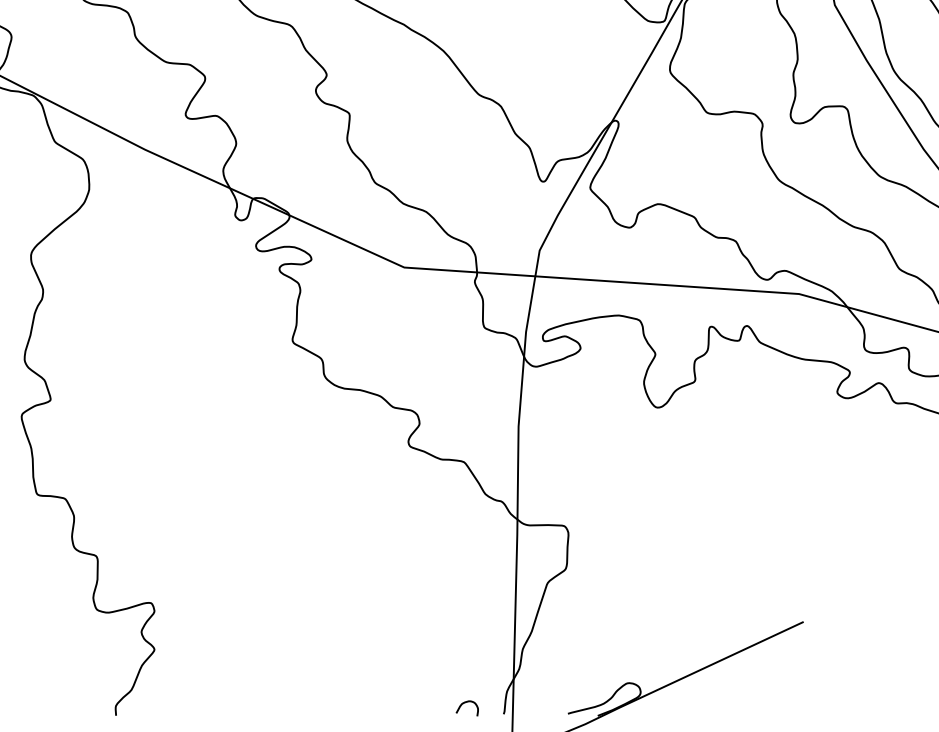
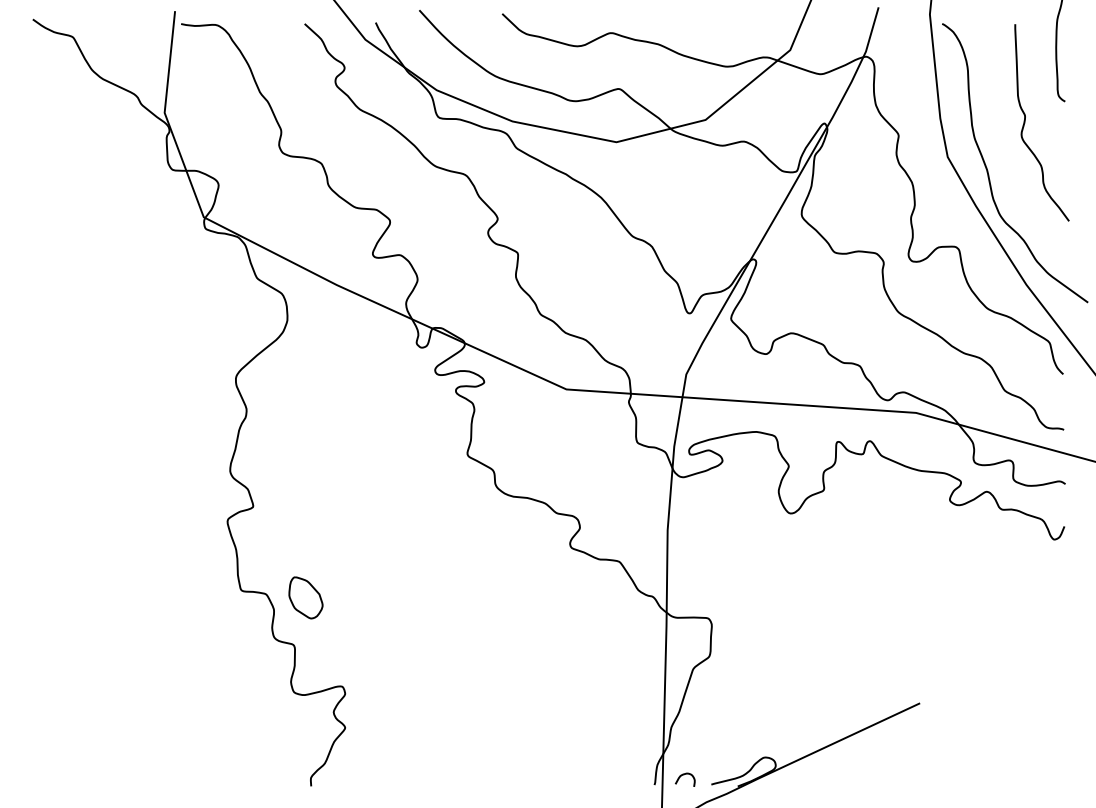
part: (109, 502) -> (305, 597), added
curve: (466, 703) -> (684, 775), moved

